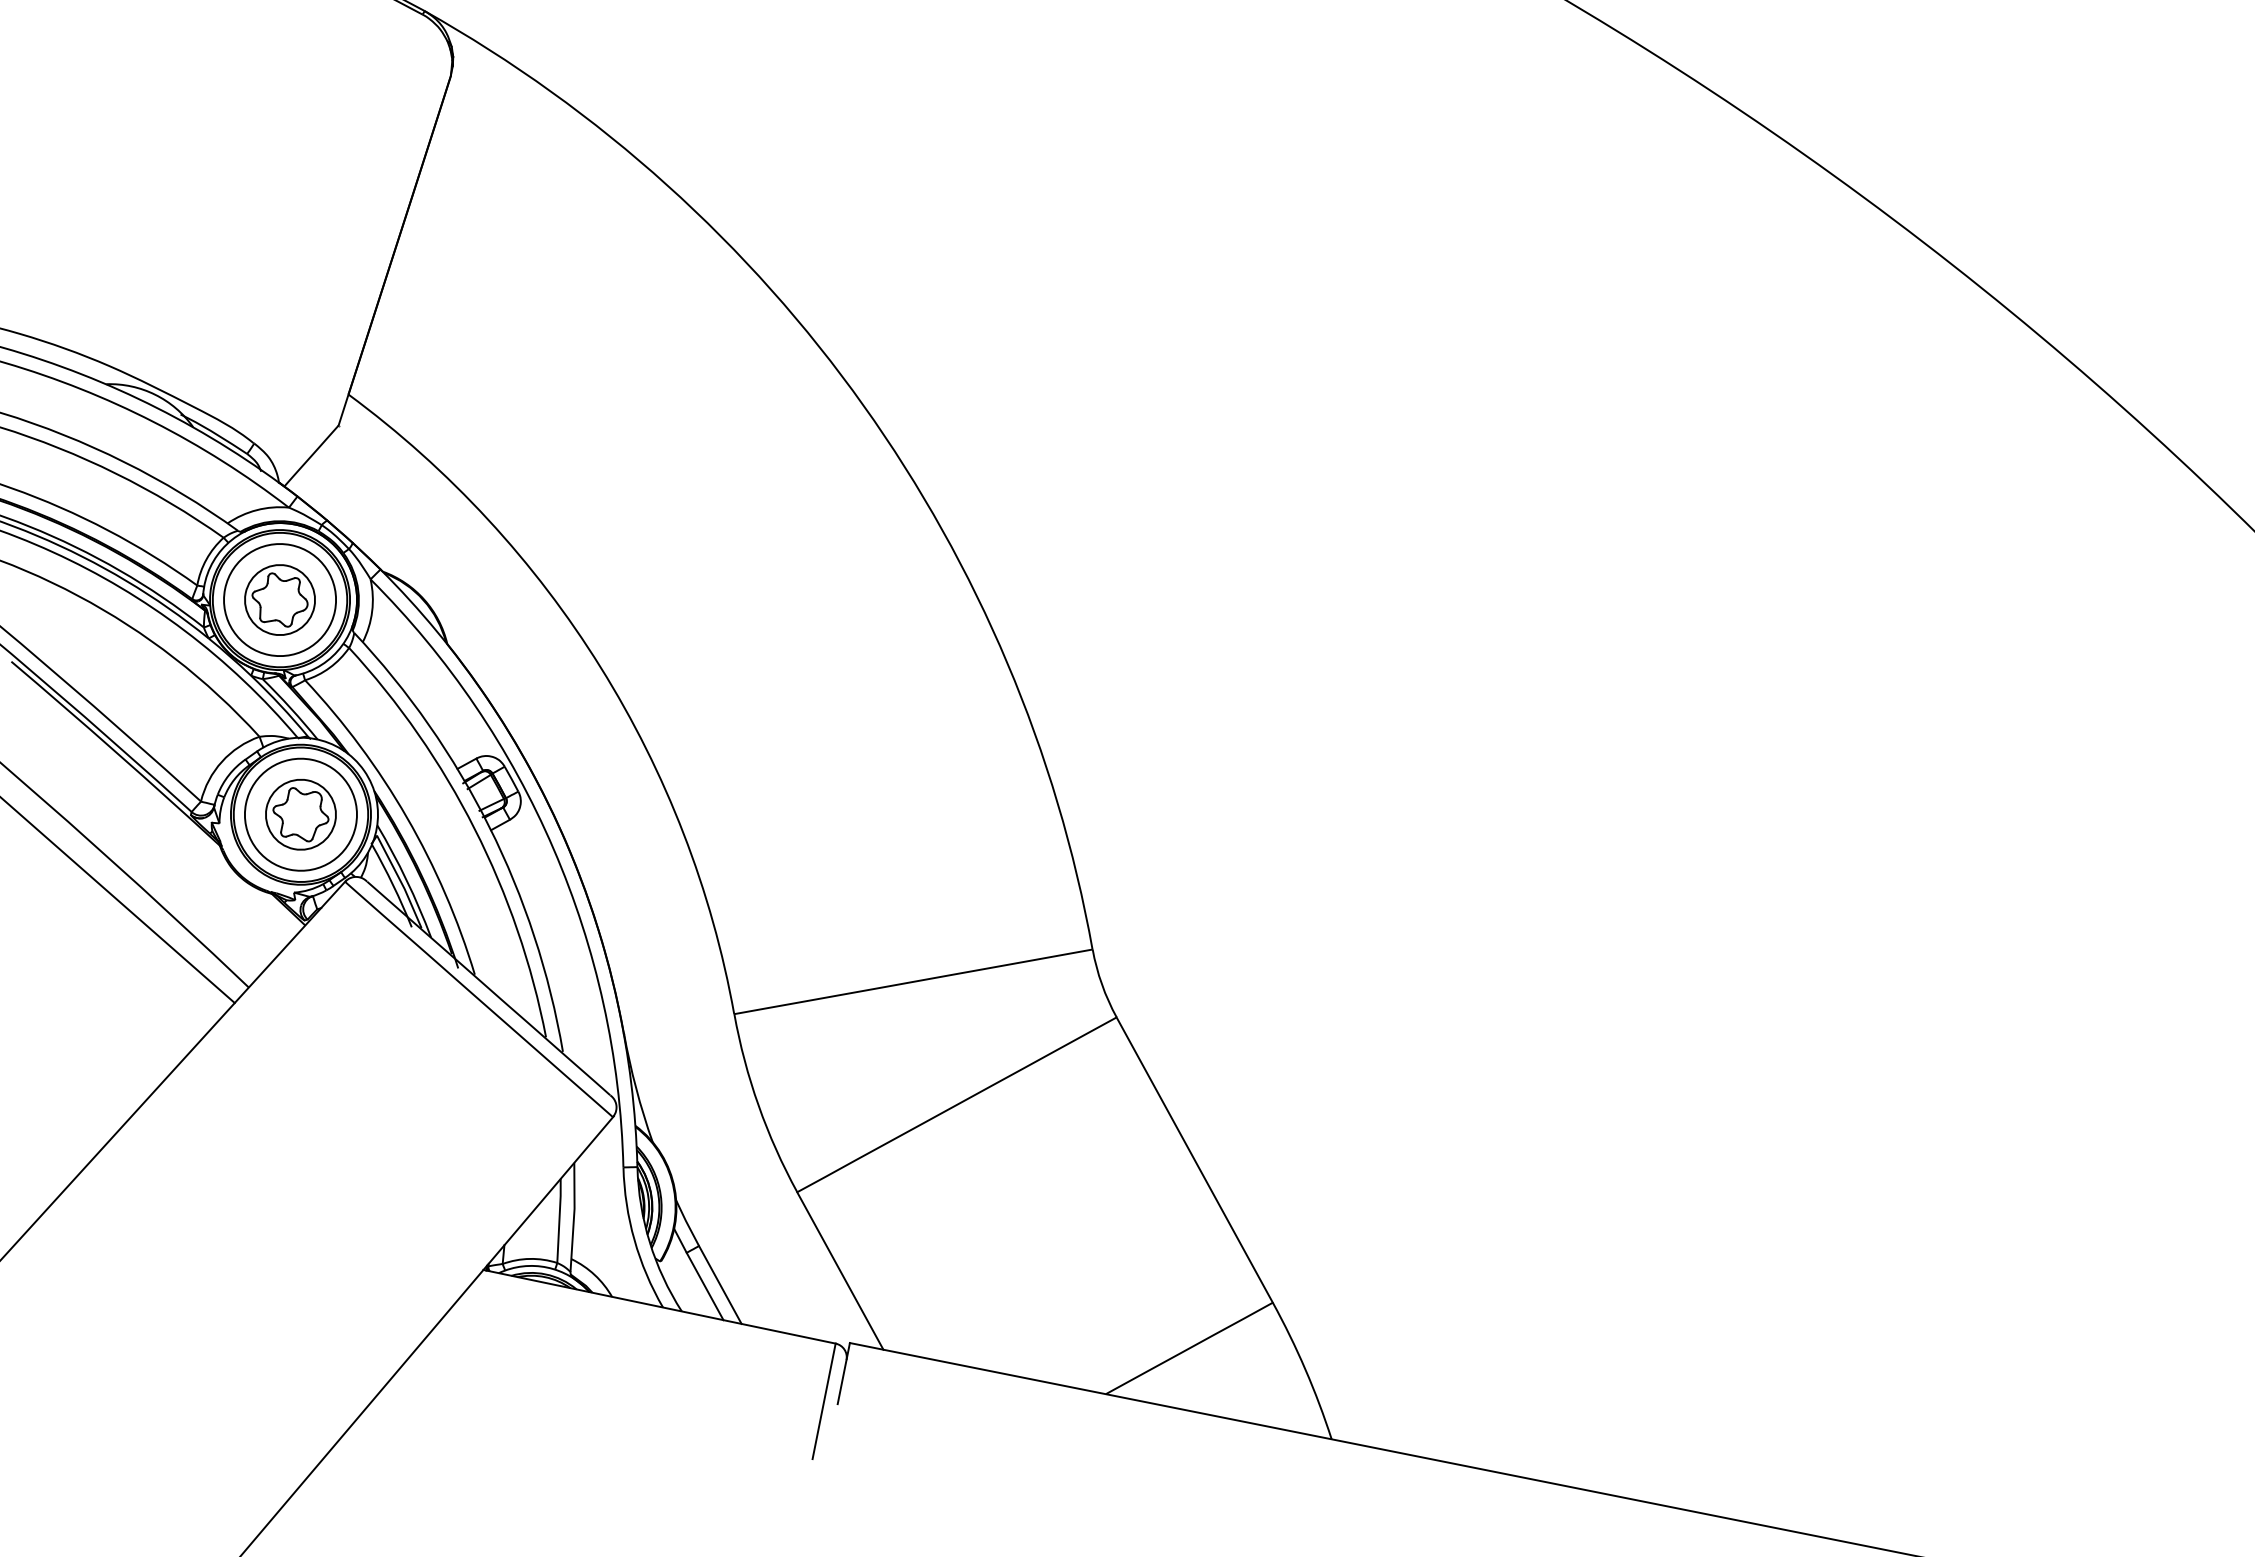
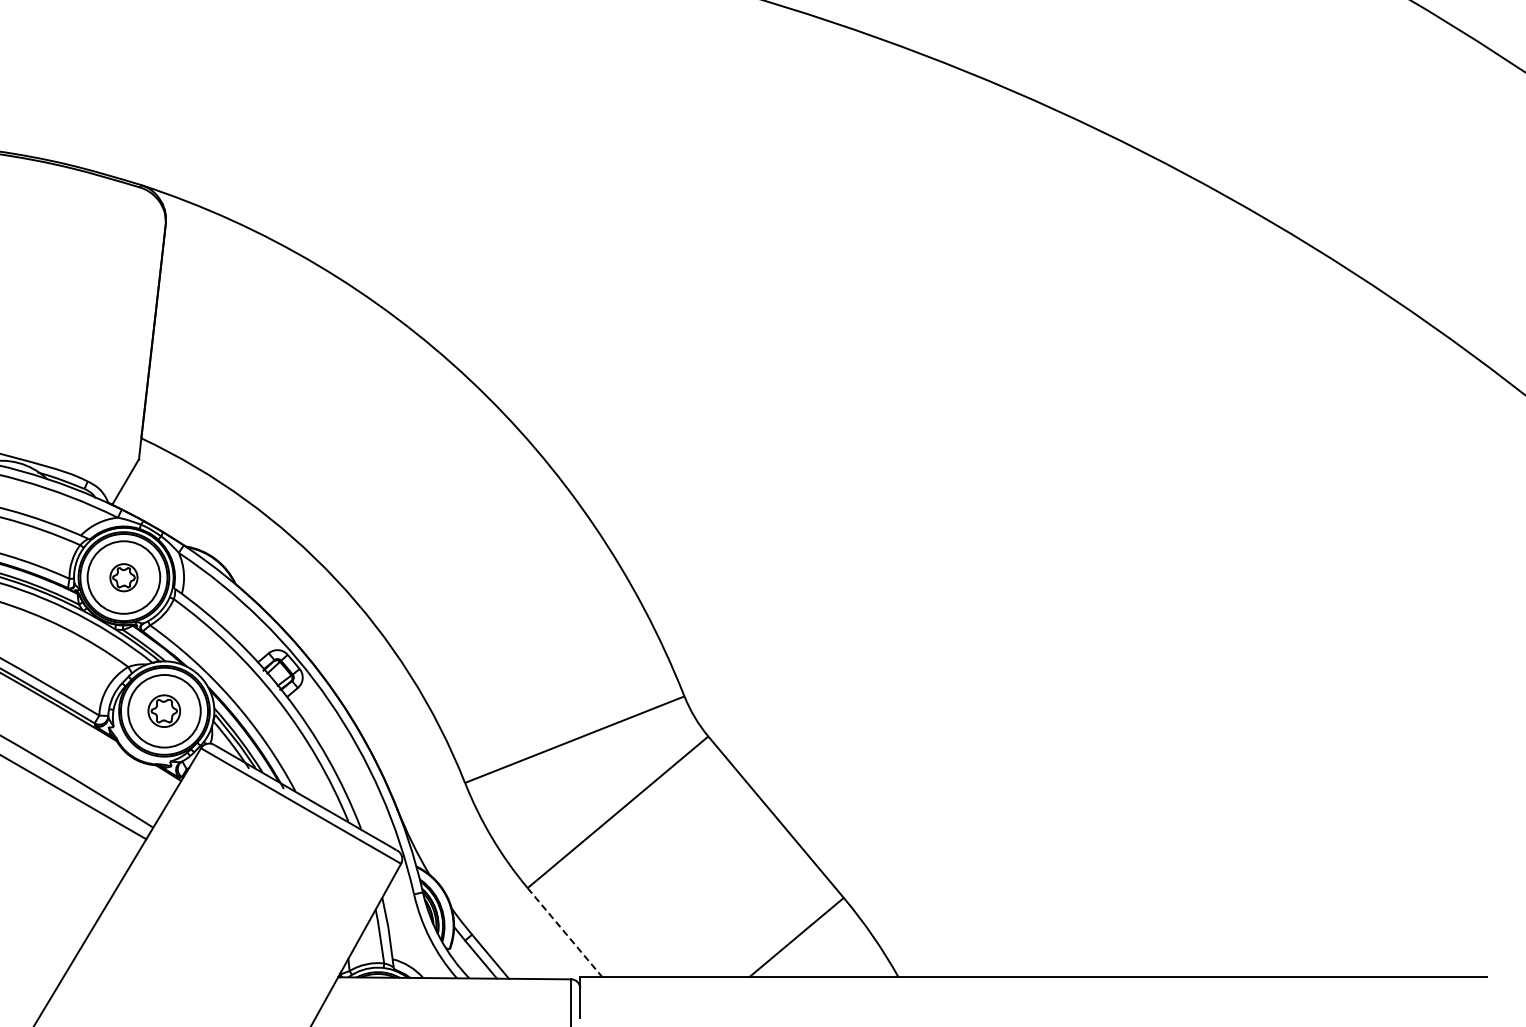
part: (279, 599) -> (123, 577), size x0.6
part: (299, 813) -> (163, 710), size x0.7
line: (840, 1272) -> (565, 933), solid -> dashed

